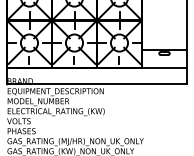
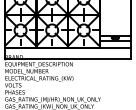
line: (163, 58) -> (114, 41), added

